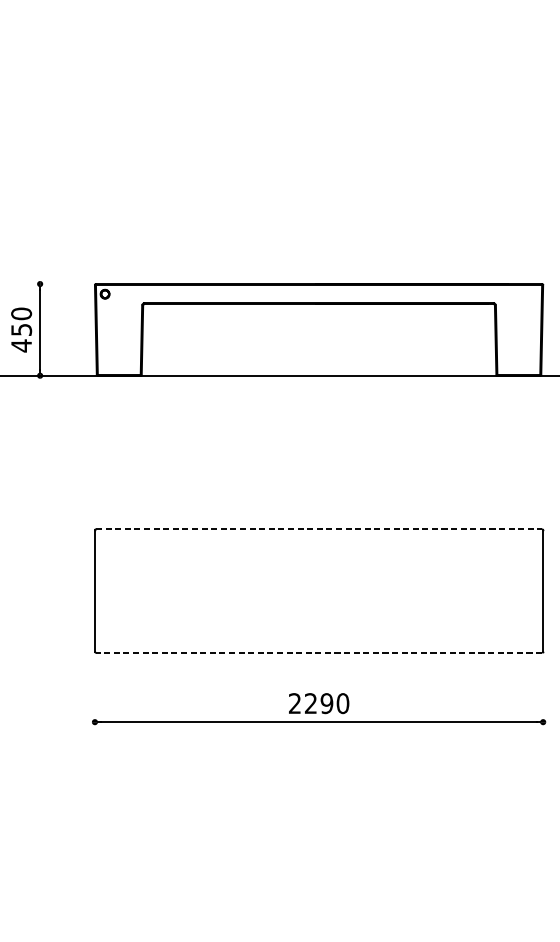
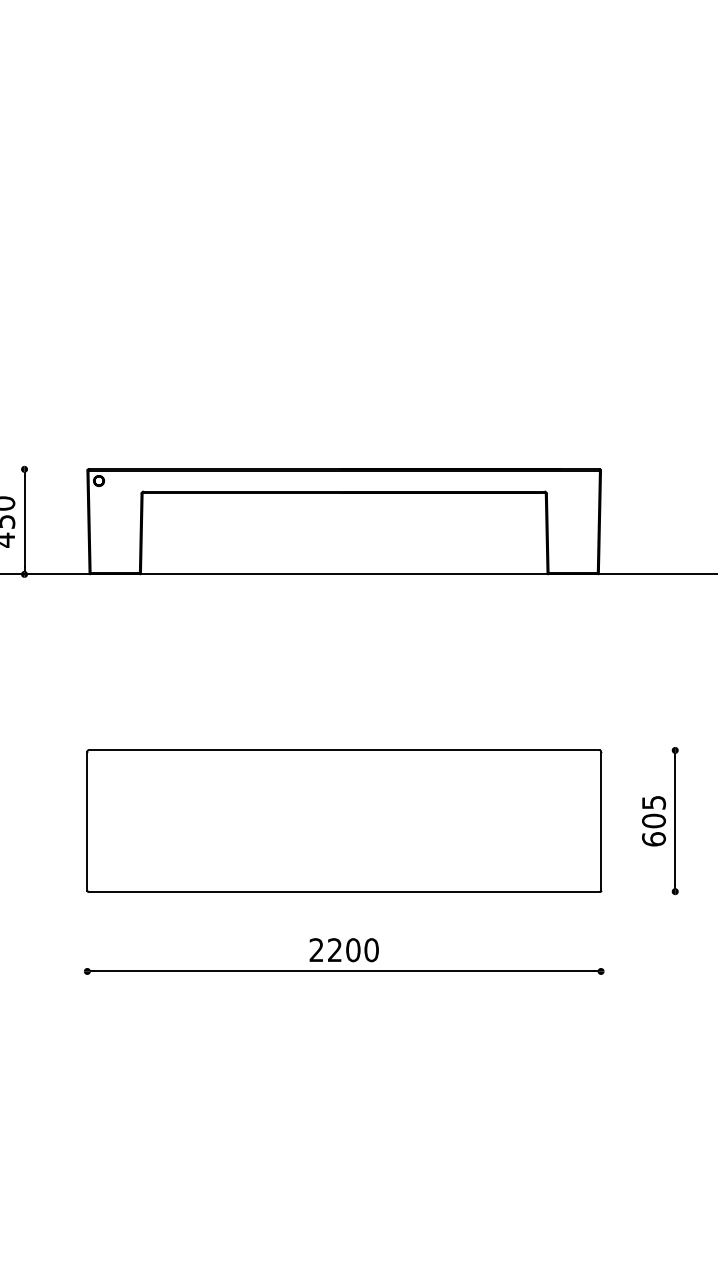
line: (319, 529) -> (344, 750), dashed -> solid
line: (319, 652) -> (344, 891), dashed -> solid
text: (327, 703) -> (353, 950), 2290 -> 2200

